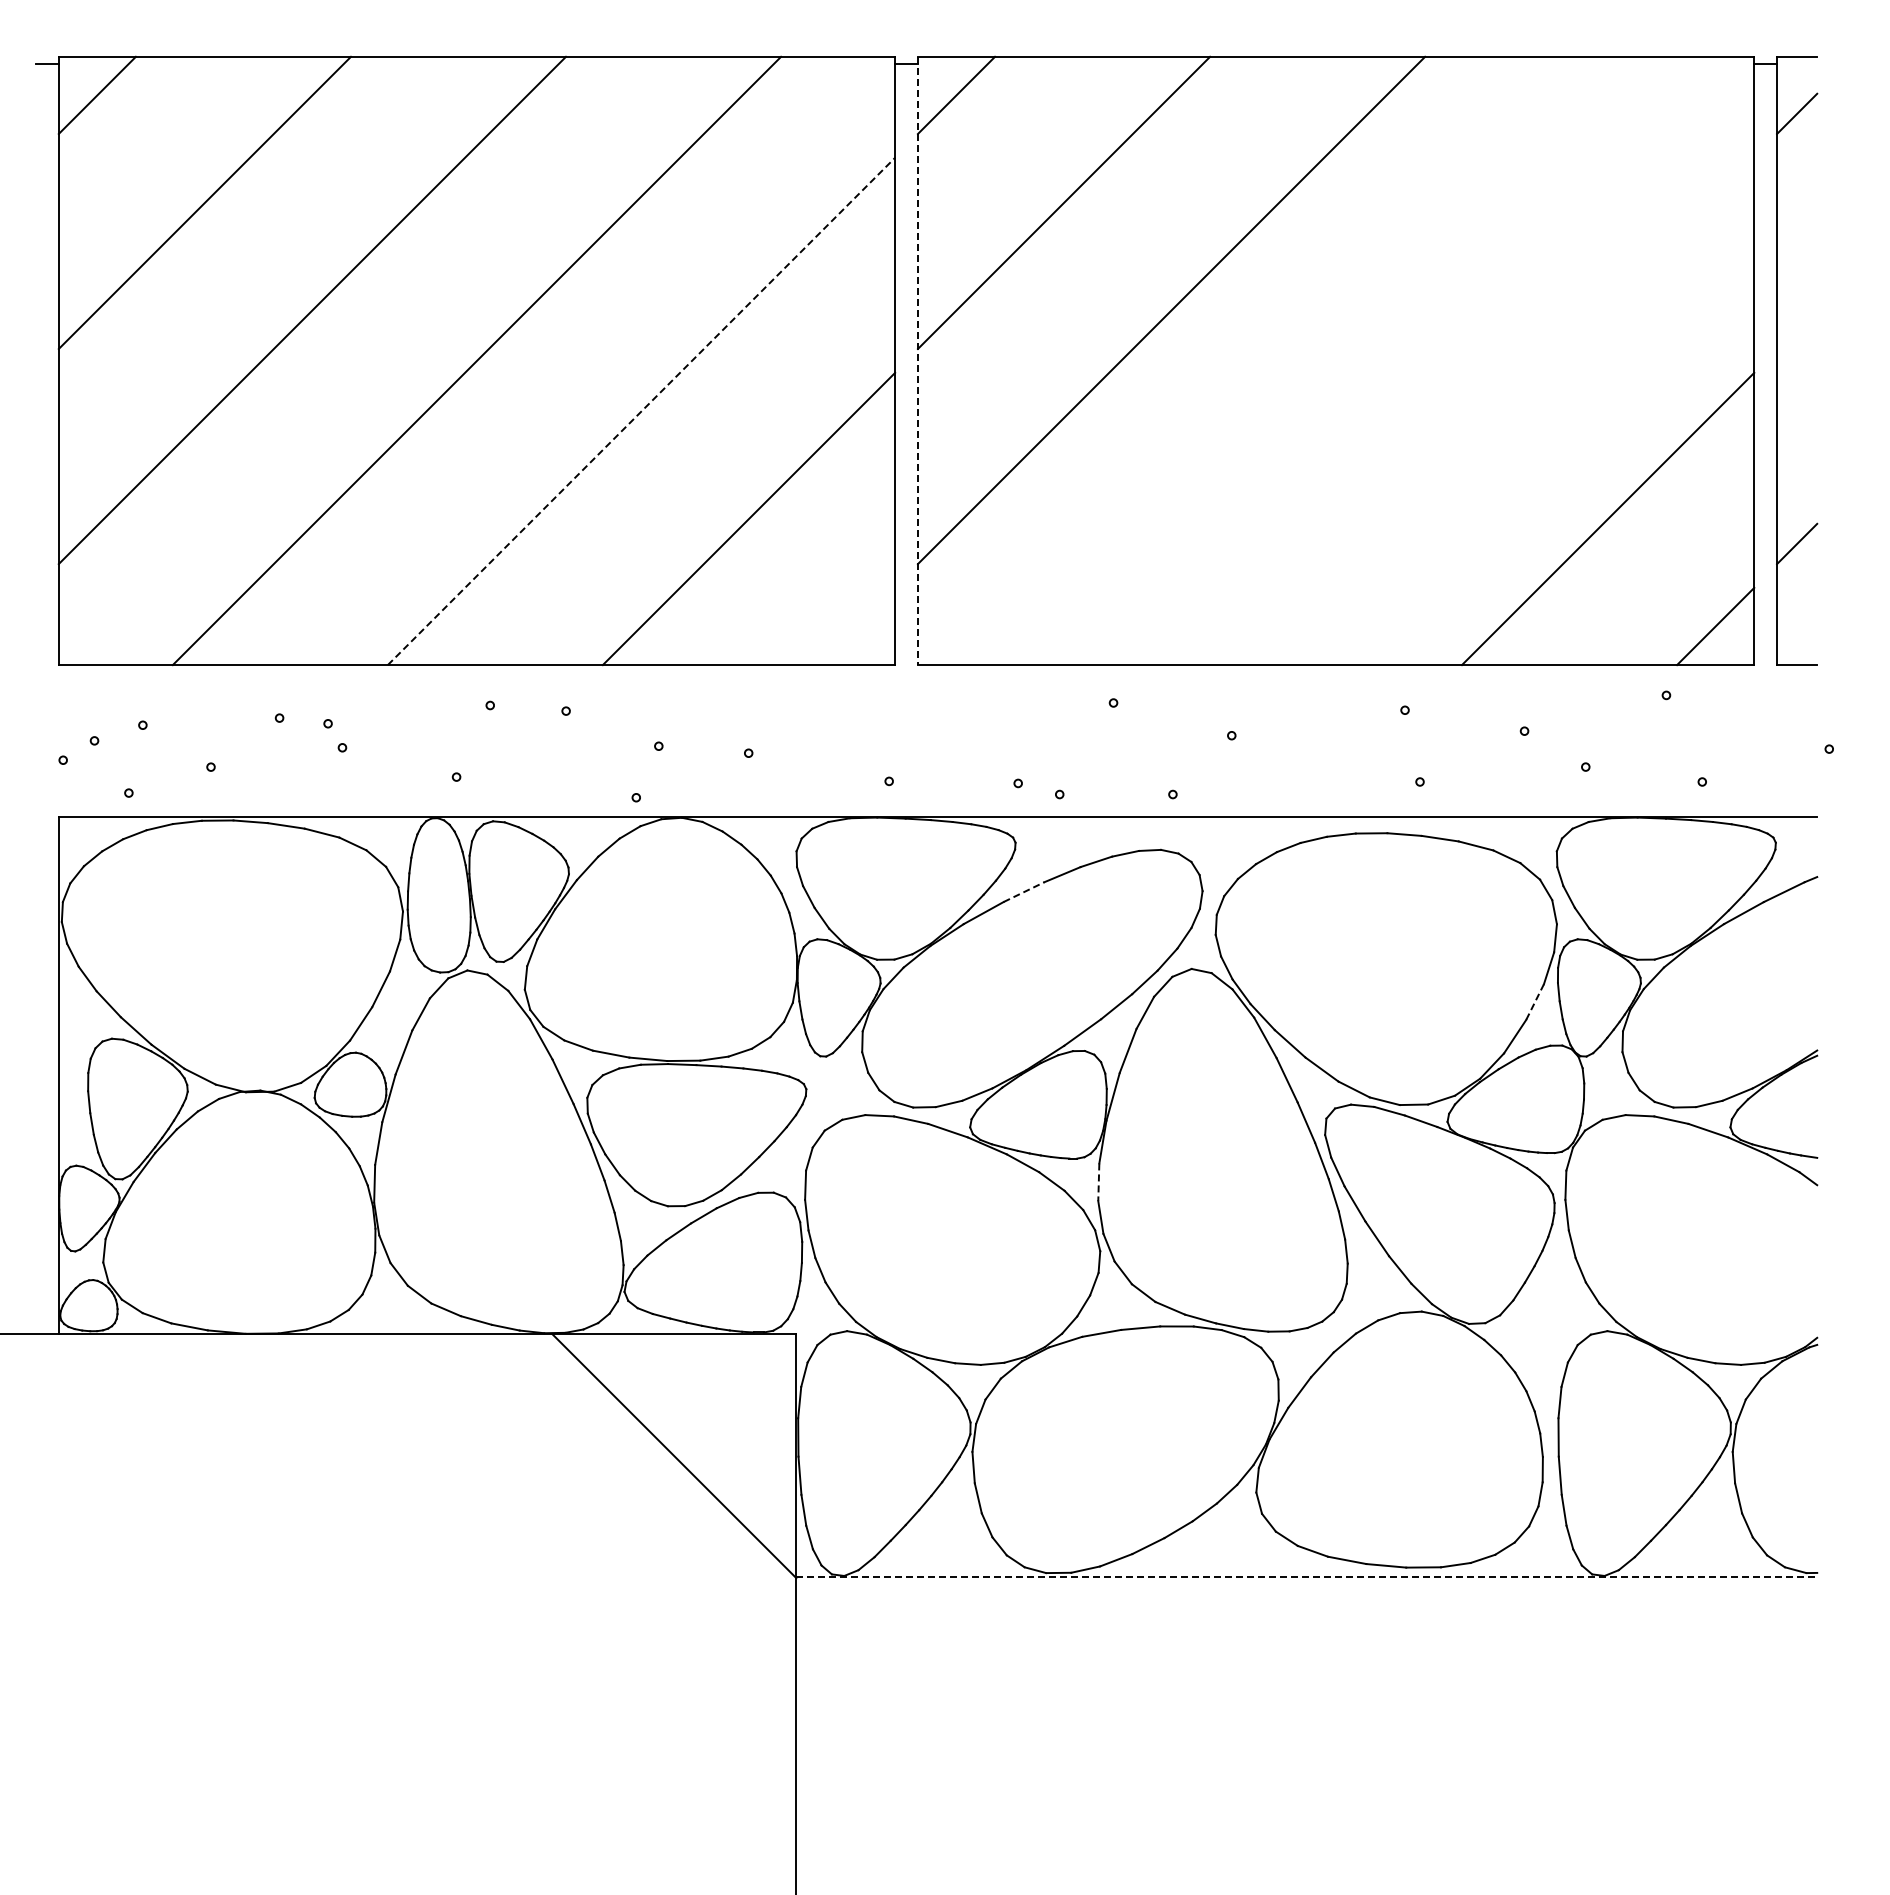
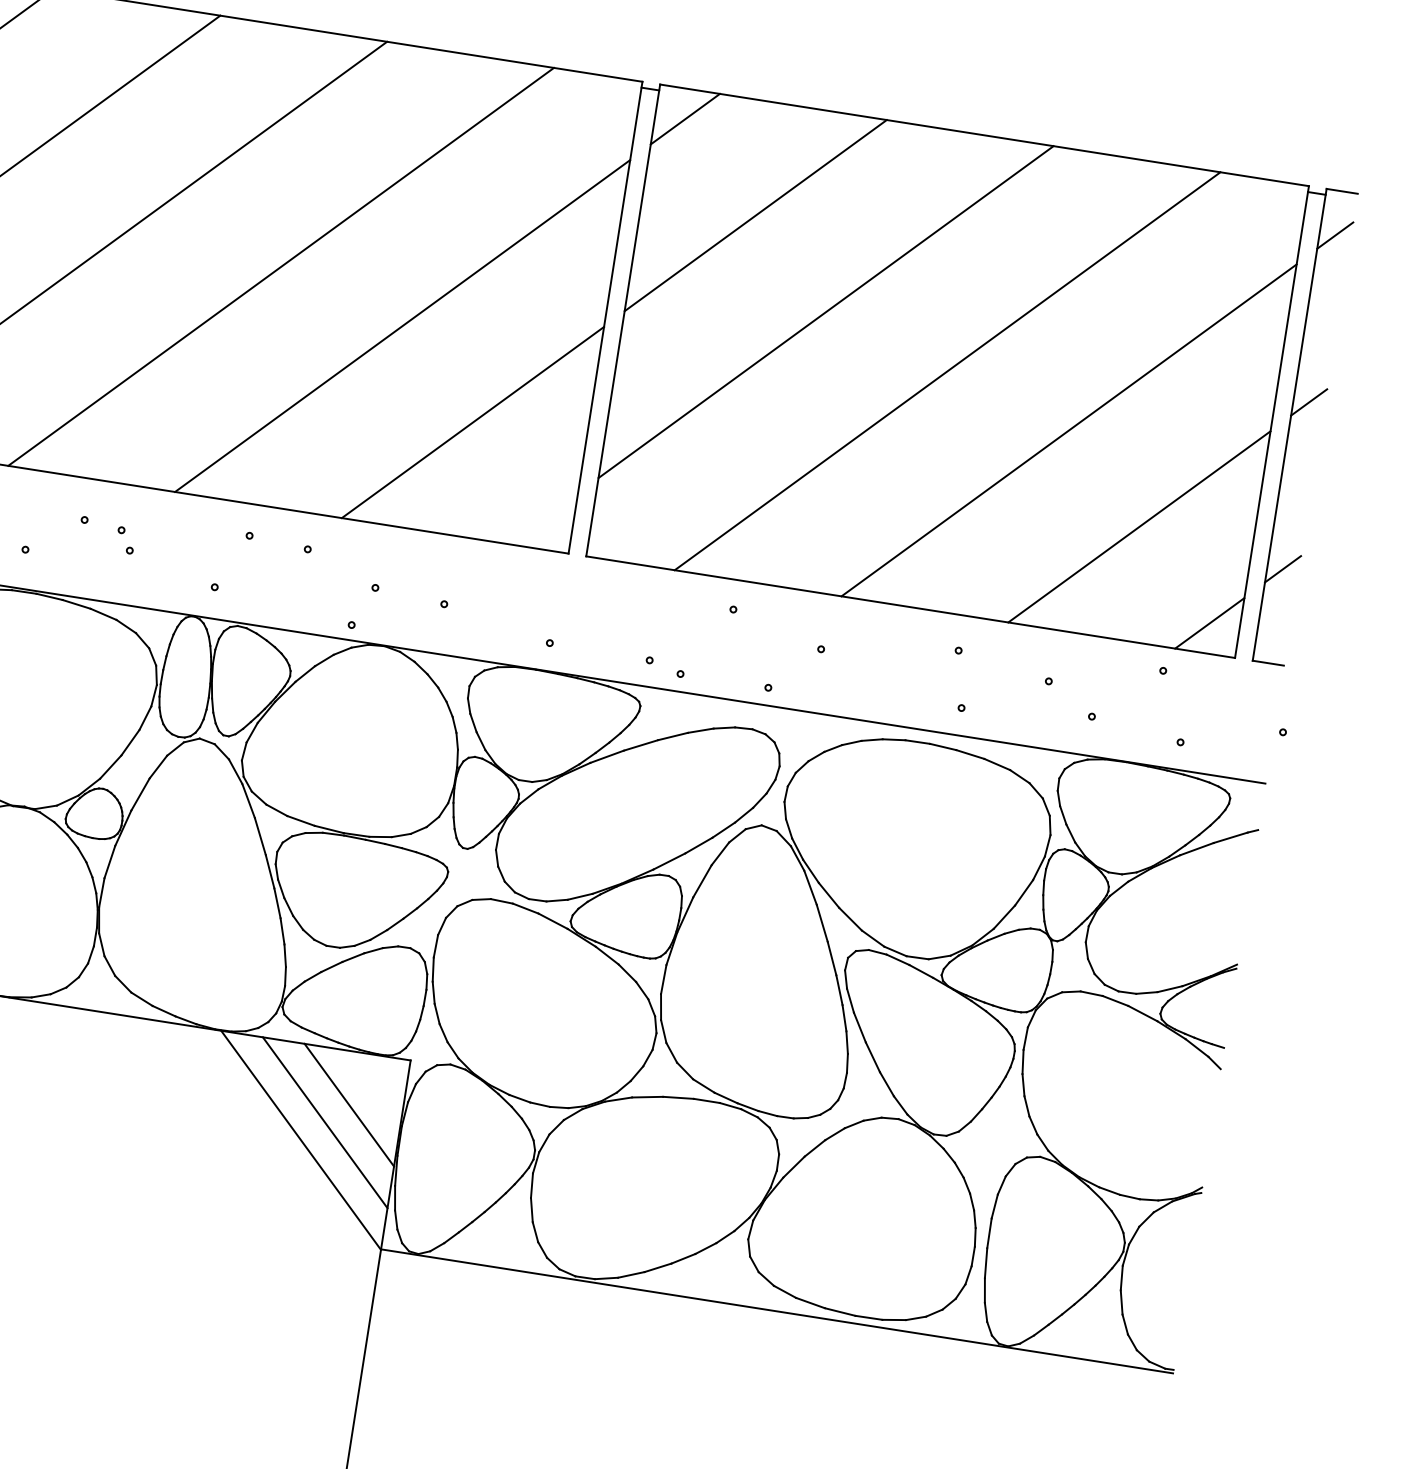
line: (1797, 328) -> (1309, 402), added
line: (1335, 360) -> (947, 370), added
line: (917, 361) -> (622, 320), dashed -> solid
line: (641, 411) -> (402, 326), dashed -> solid
line: (1500, 411) -> (1069, 430), added
line: (1024, 892) -> (641, 745), dashed -> solid
line: (1535, 1002) -> (1024, 893), dashed -> solid
line: (1098, 1182) -> (663, 979), dashed -> solid
line: (727, 1401) -> (349, 1104), added
line: (700, 1428) -> (324, 1122), added
line: (1307, 1577) -> (777, 1311), dashed -> solid

